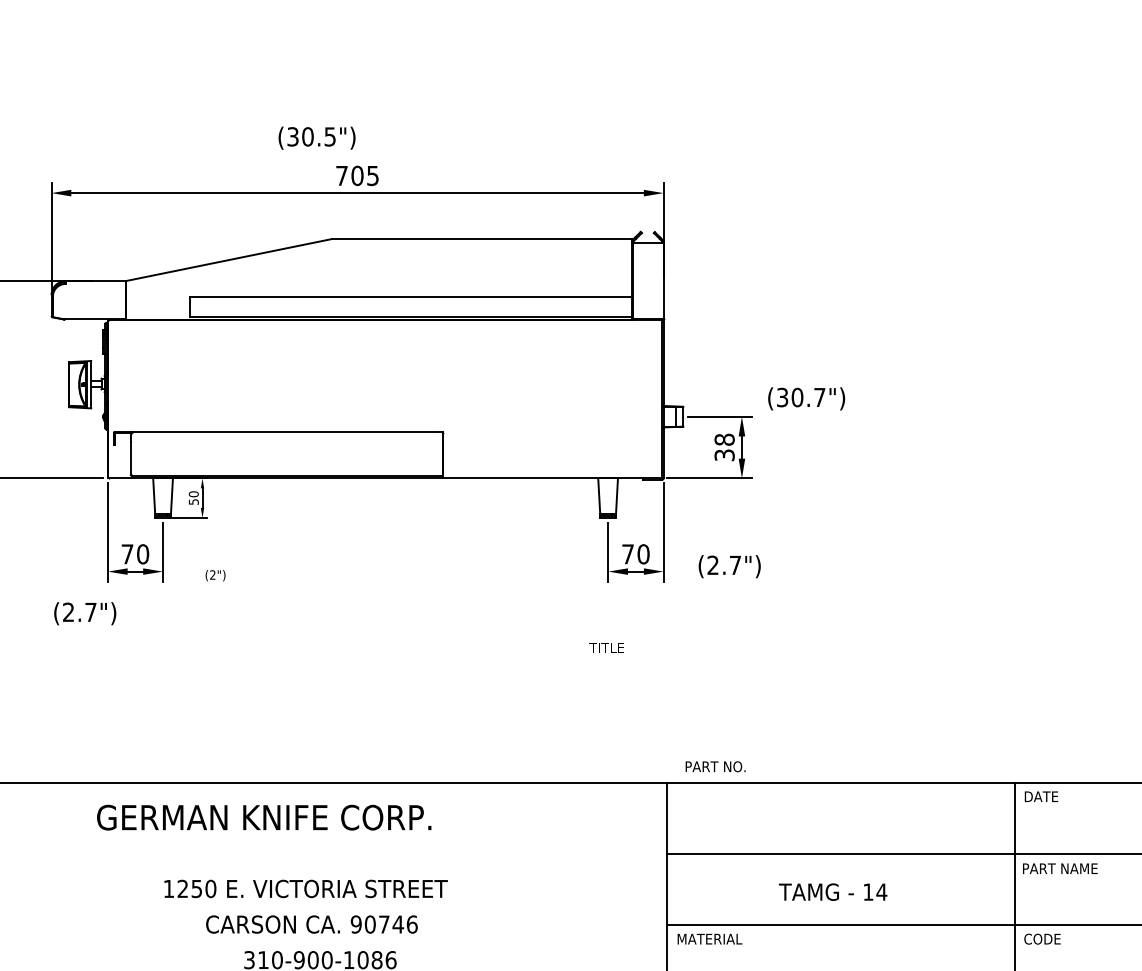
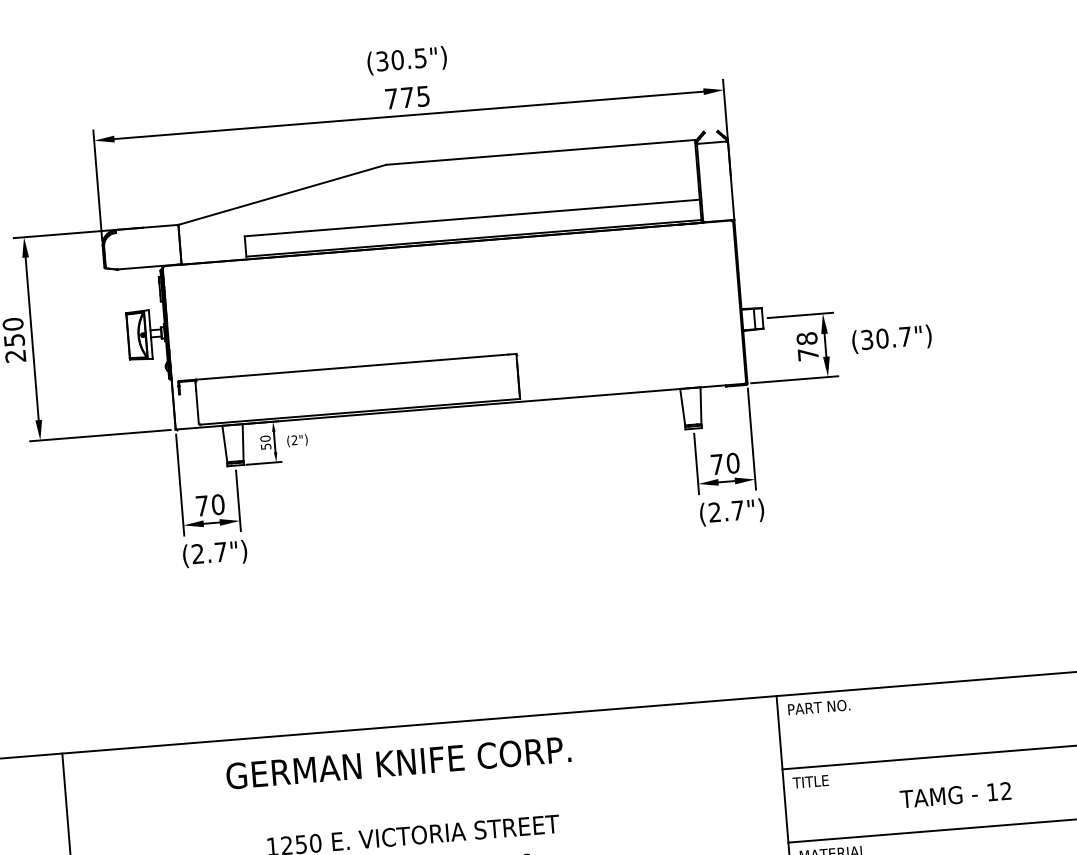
text: (316, 137) -> (406, 60), moved
text: (357, 175) -> (407, 97), 705 -> 775
text: (806, 398) -> (891, 338), moved
text: (724, 455) -> (808, 354), 38 -> 78
text: (729, 566) -> (731, 512), moved
text: (215, 575) -> (297, 440), moved
text: (85, 613) -> (215, 553), moved
text: (606, 647) -> (810, 781), moved
text: (715, 766) -> (818, 707), moved
text: (264, 817) -> (398, 762), moved
text: (881, 891) -> (1005, 790), 14 -> 12

